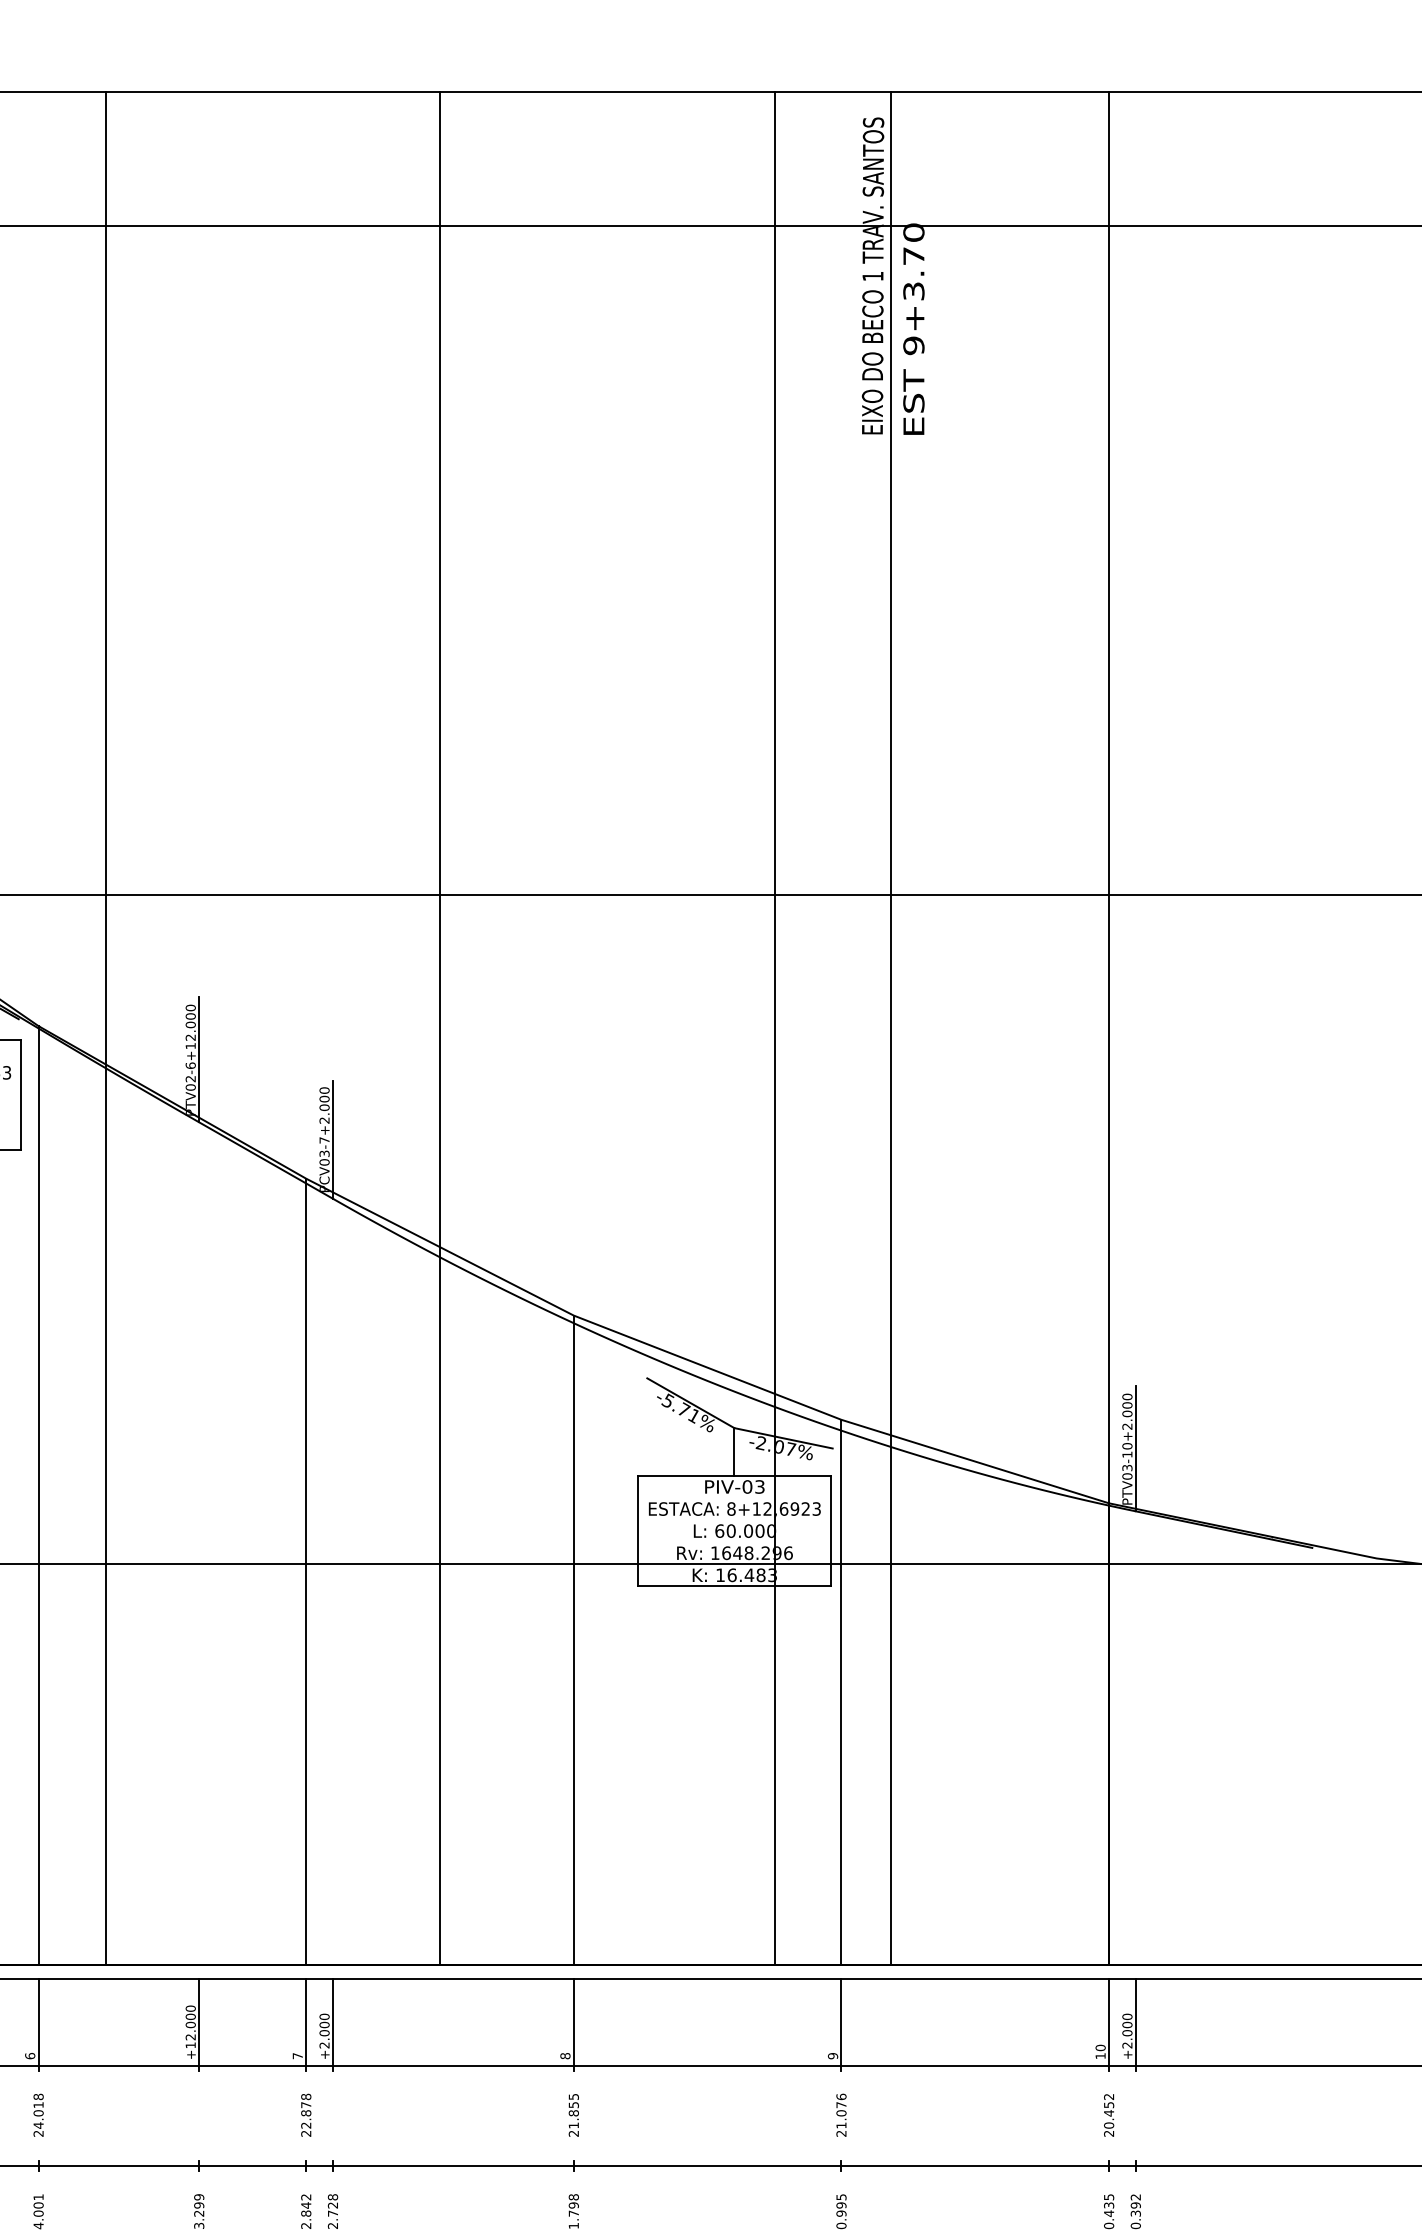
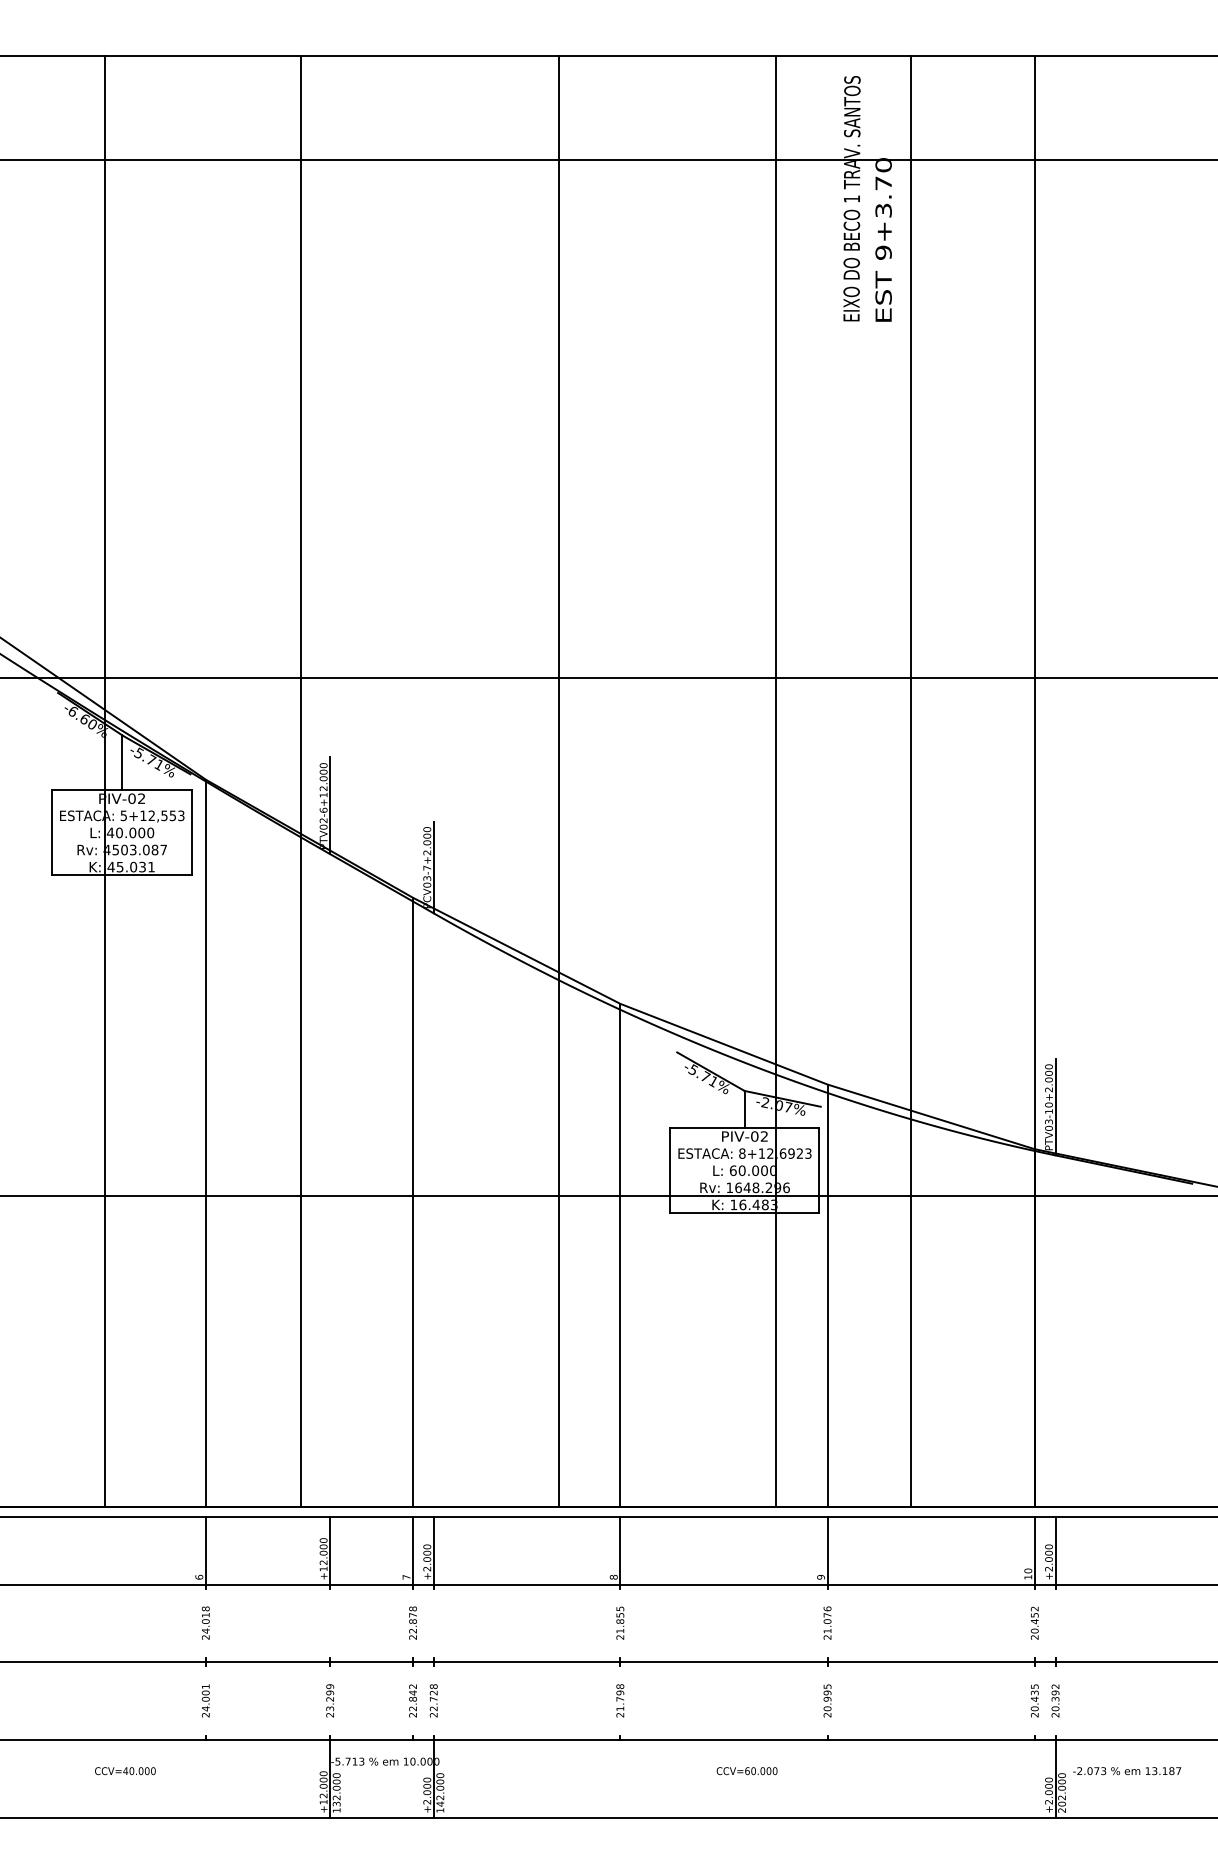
line: (105, 1028) -> (300, 781), moved
line: (439, 1028) -> (558, 781), moved
line: (890, 1028) -> (910, 781), moved
text: (758, 1486) -> (763, 1136), PIV-03 -> PIV-02

